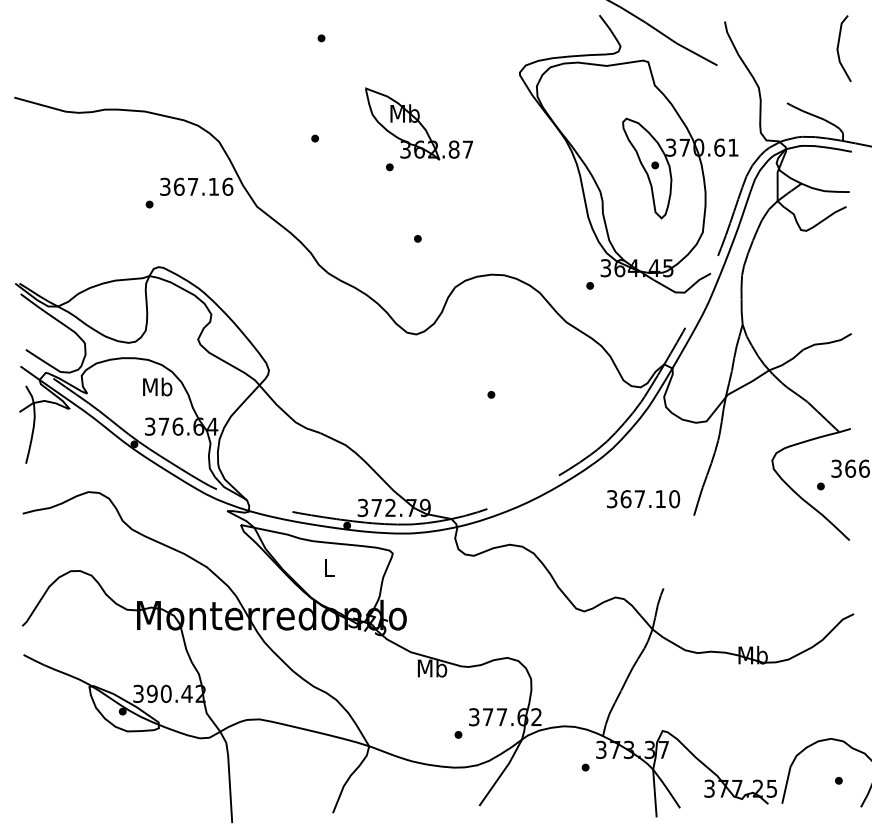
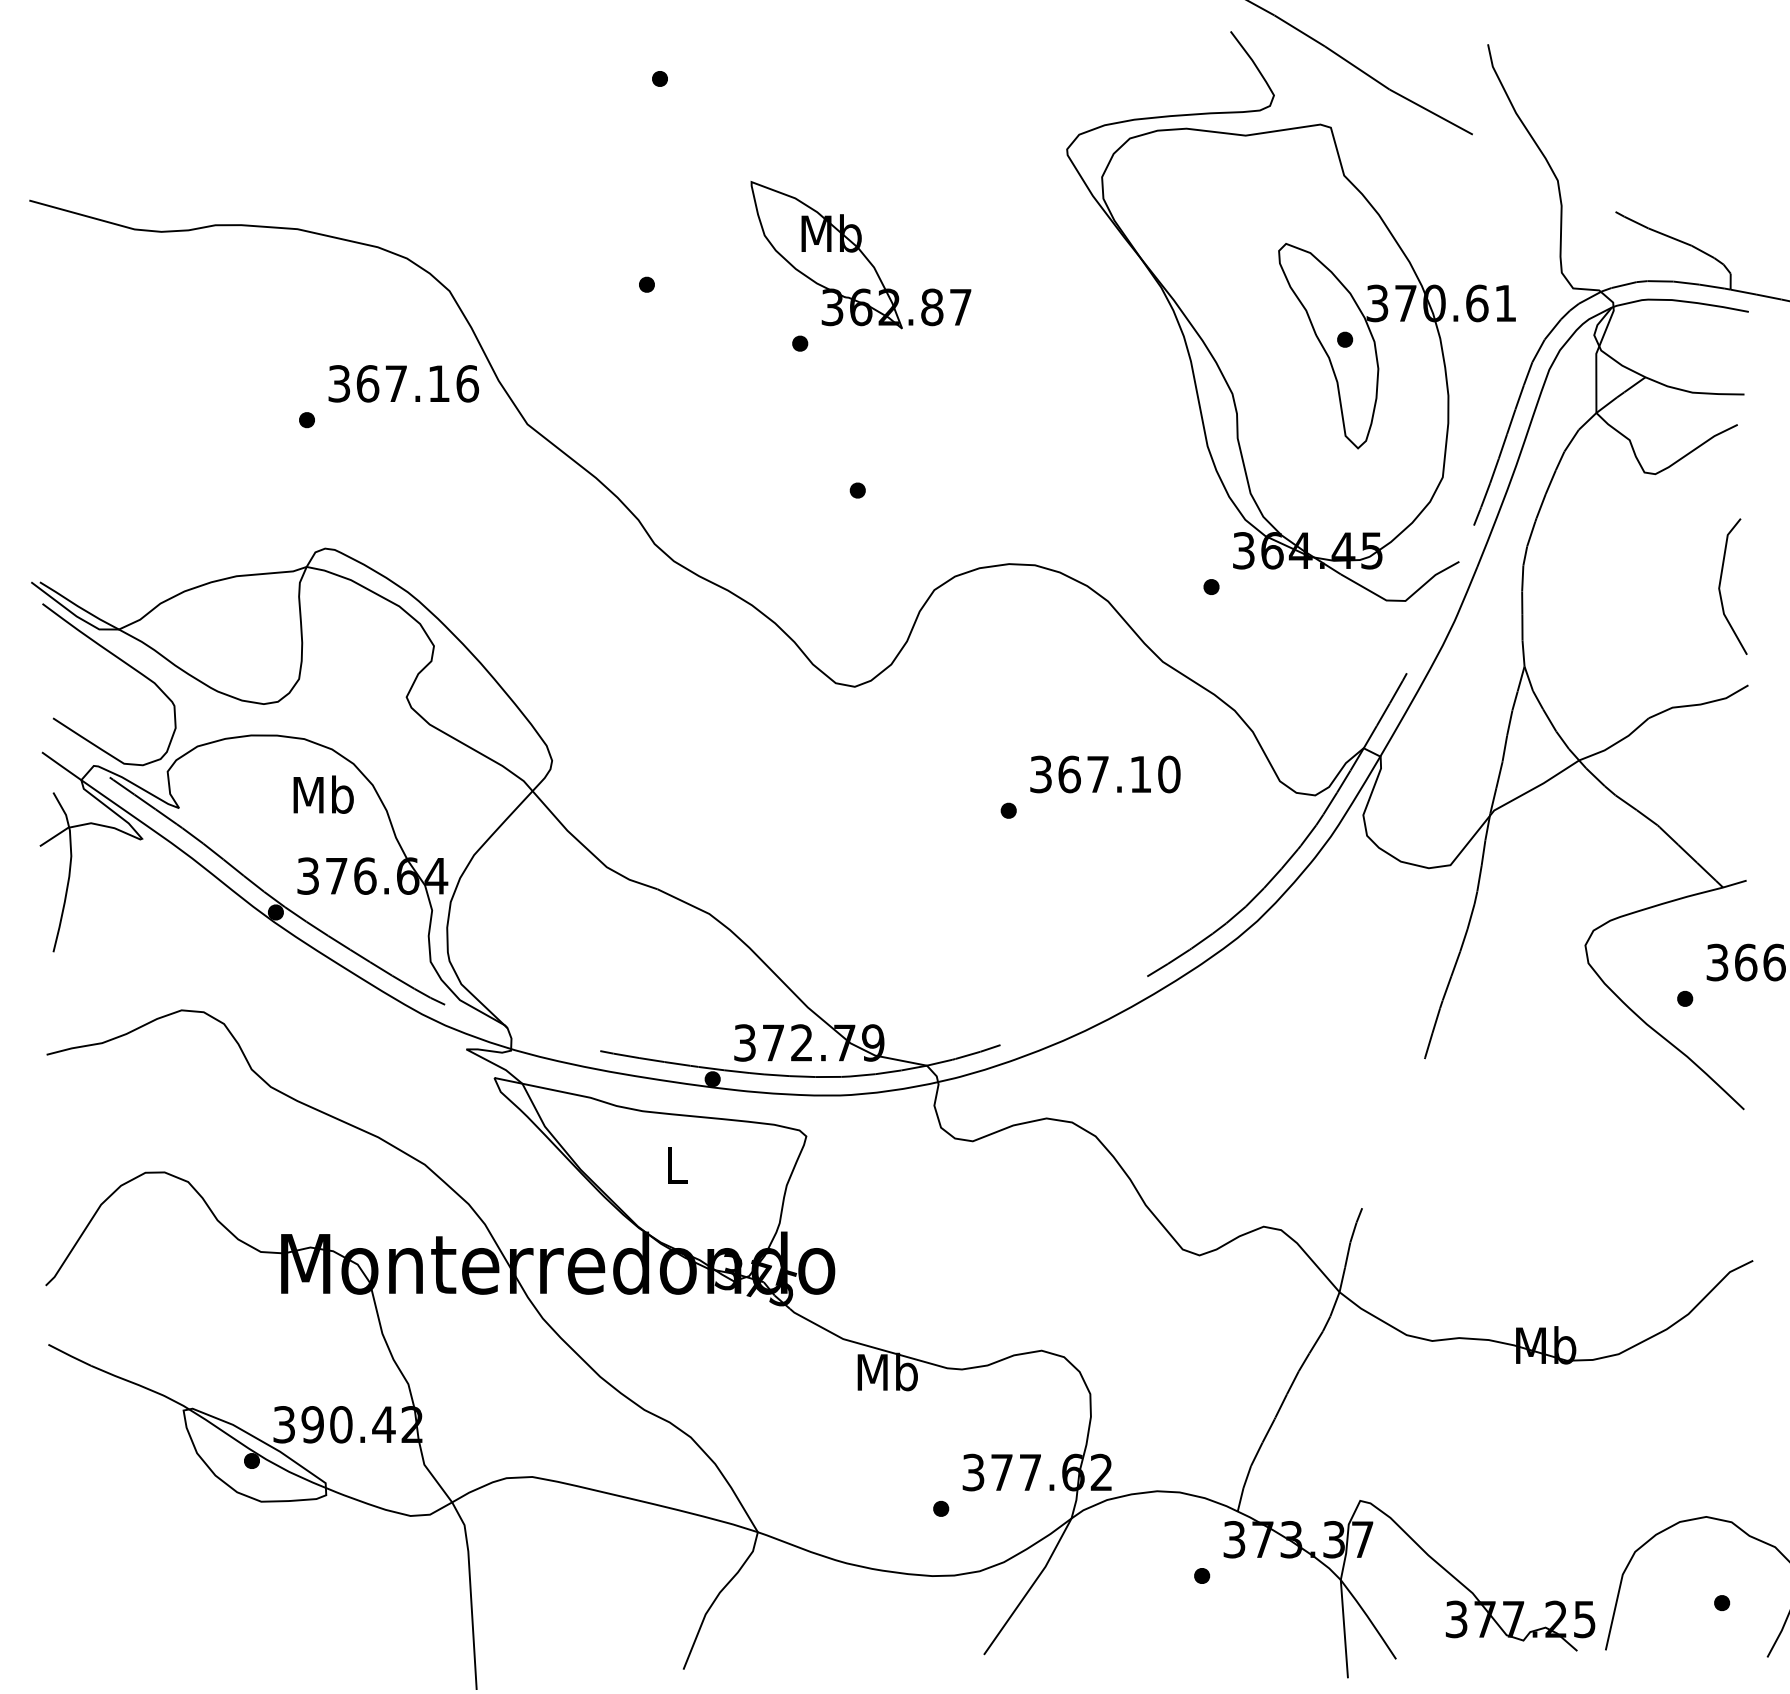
line: (838, 48) -> (1721, 586), moved
text: (643, 499) -> (1105, 775), moved

